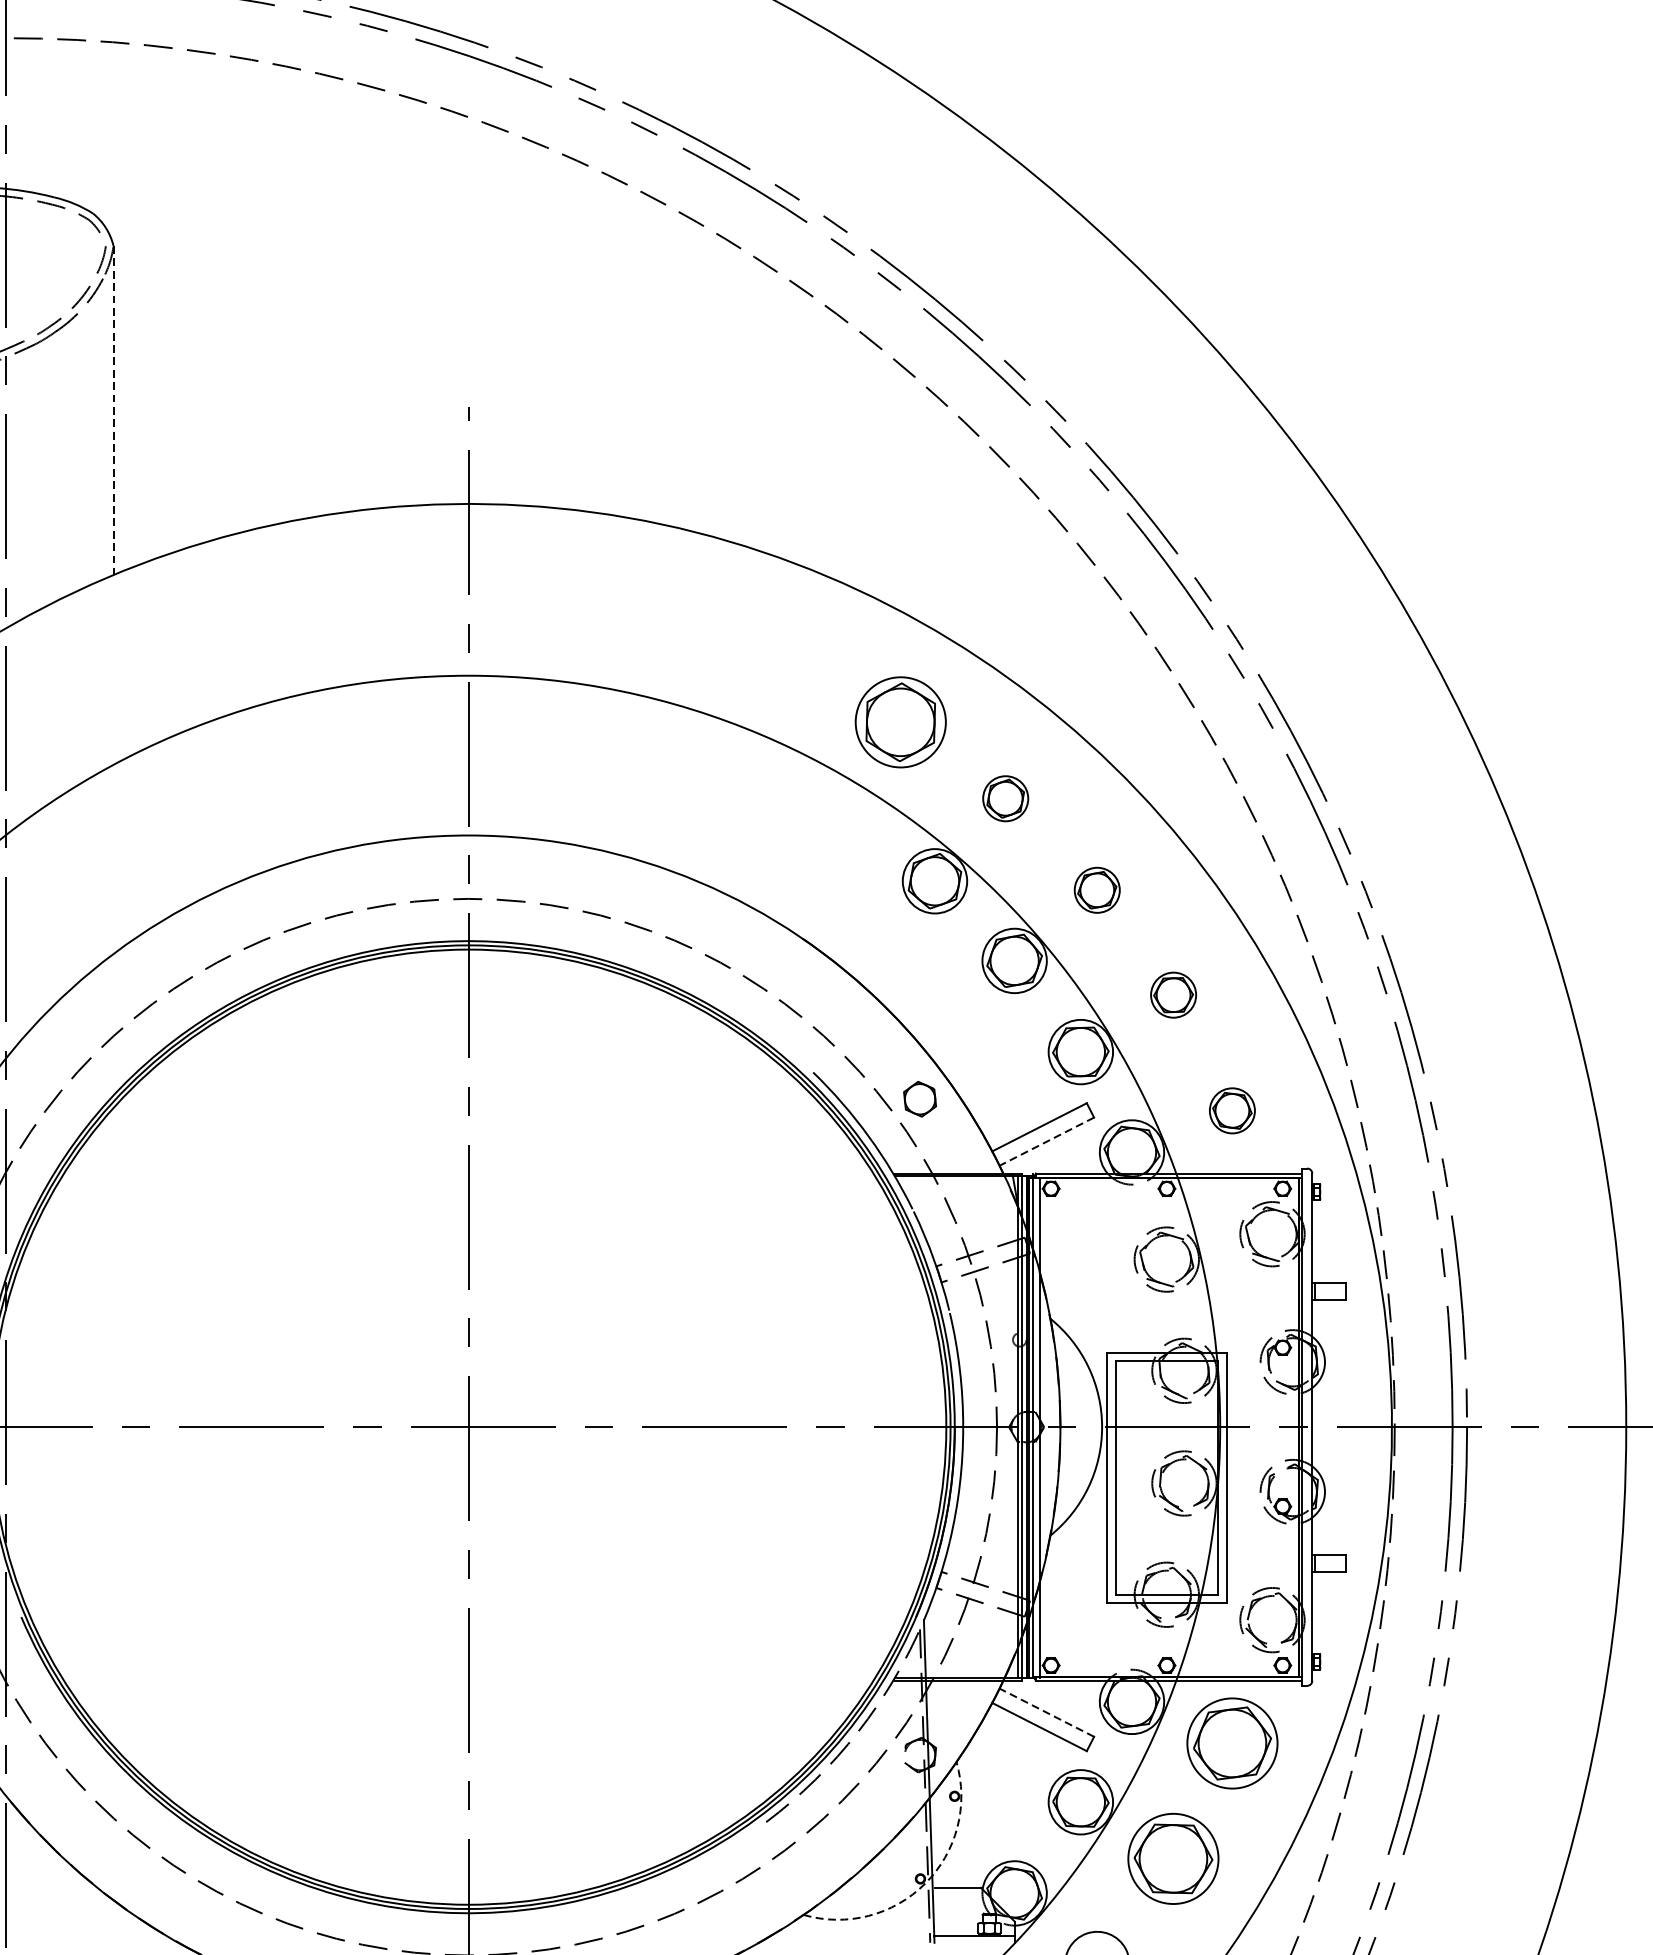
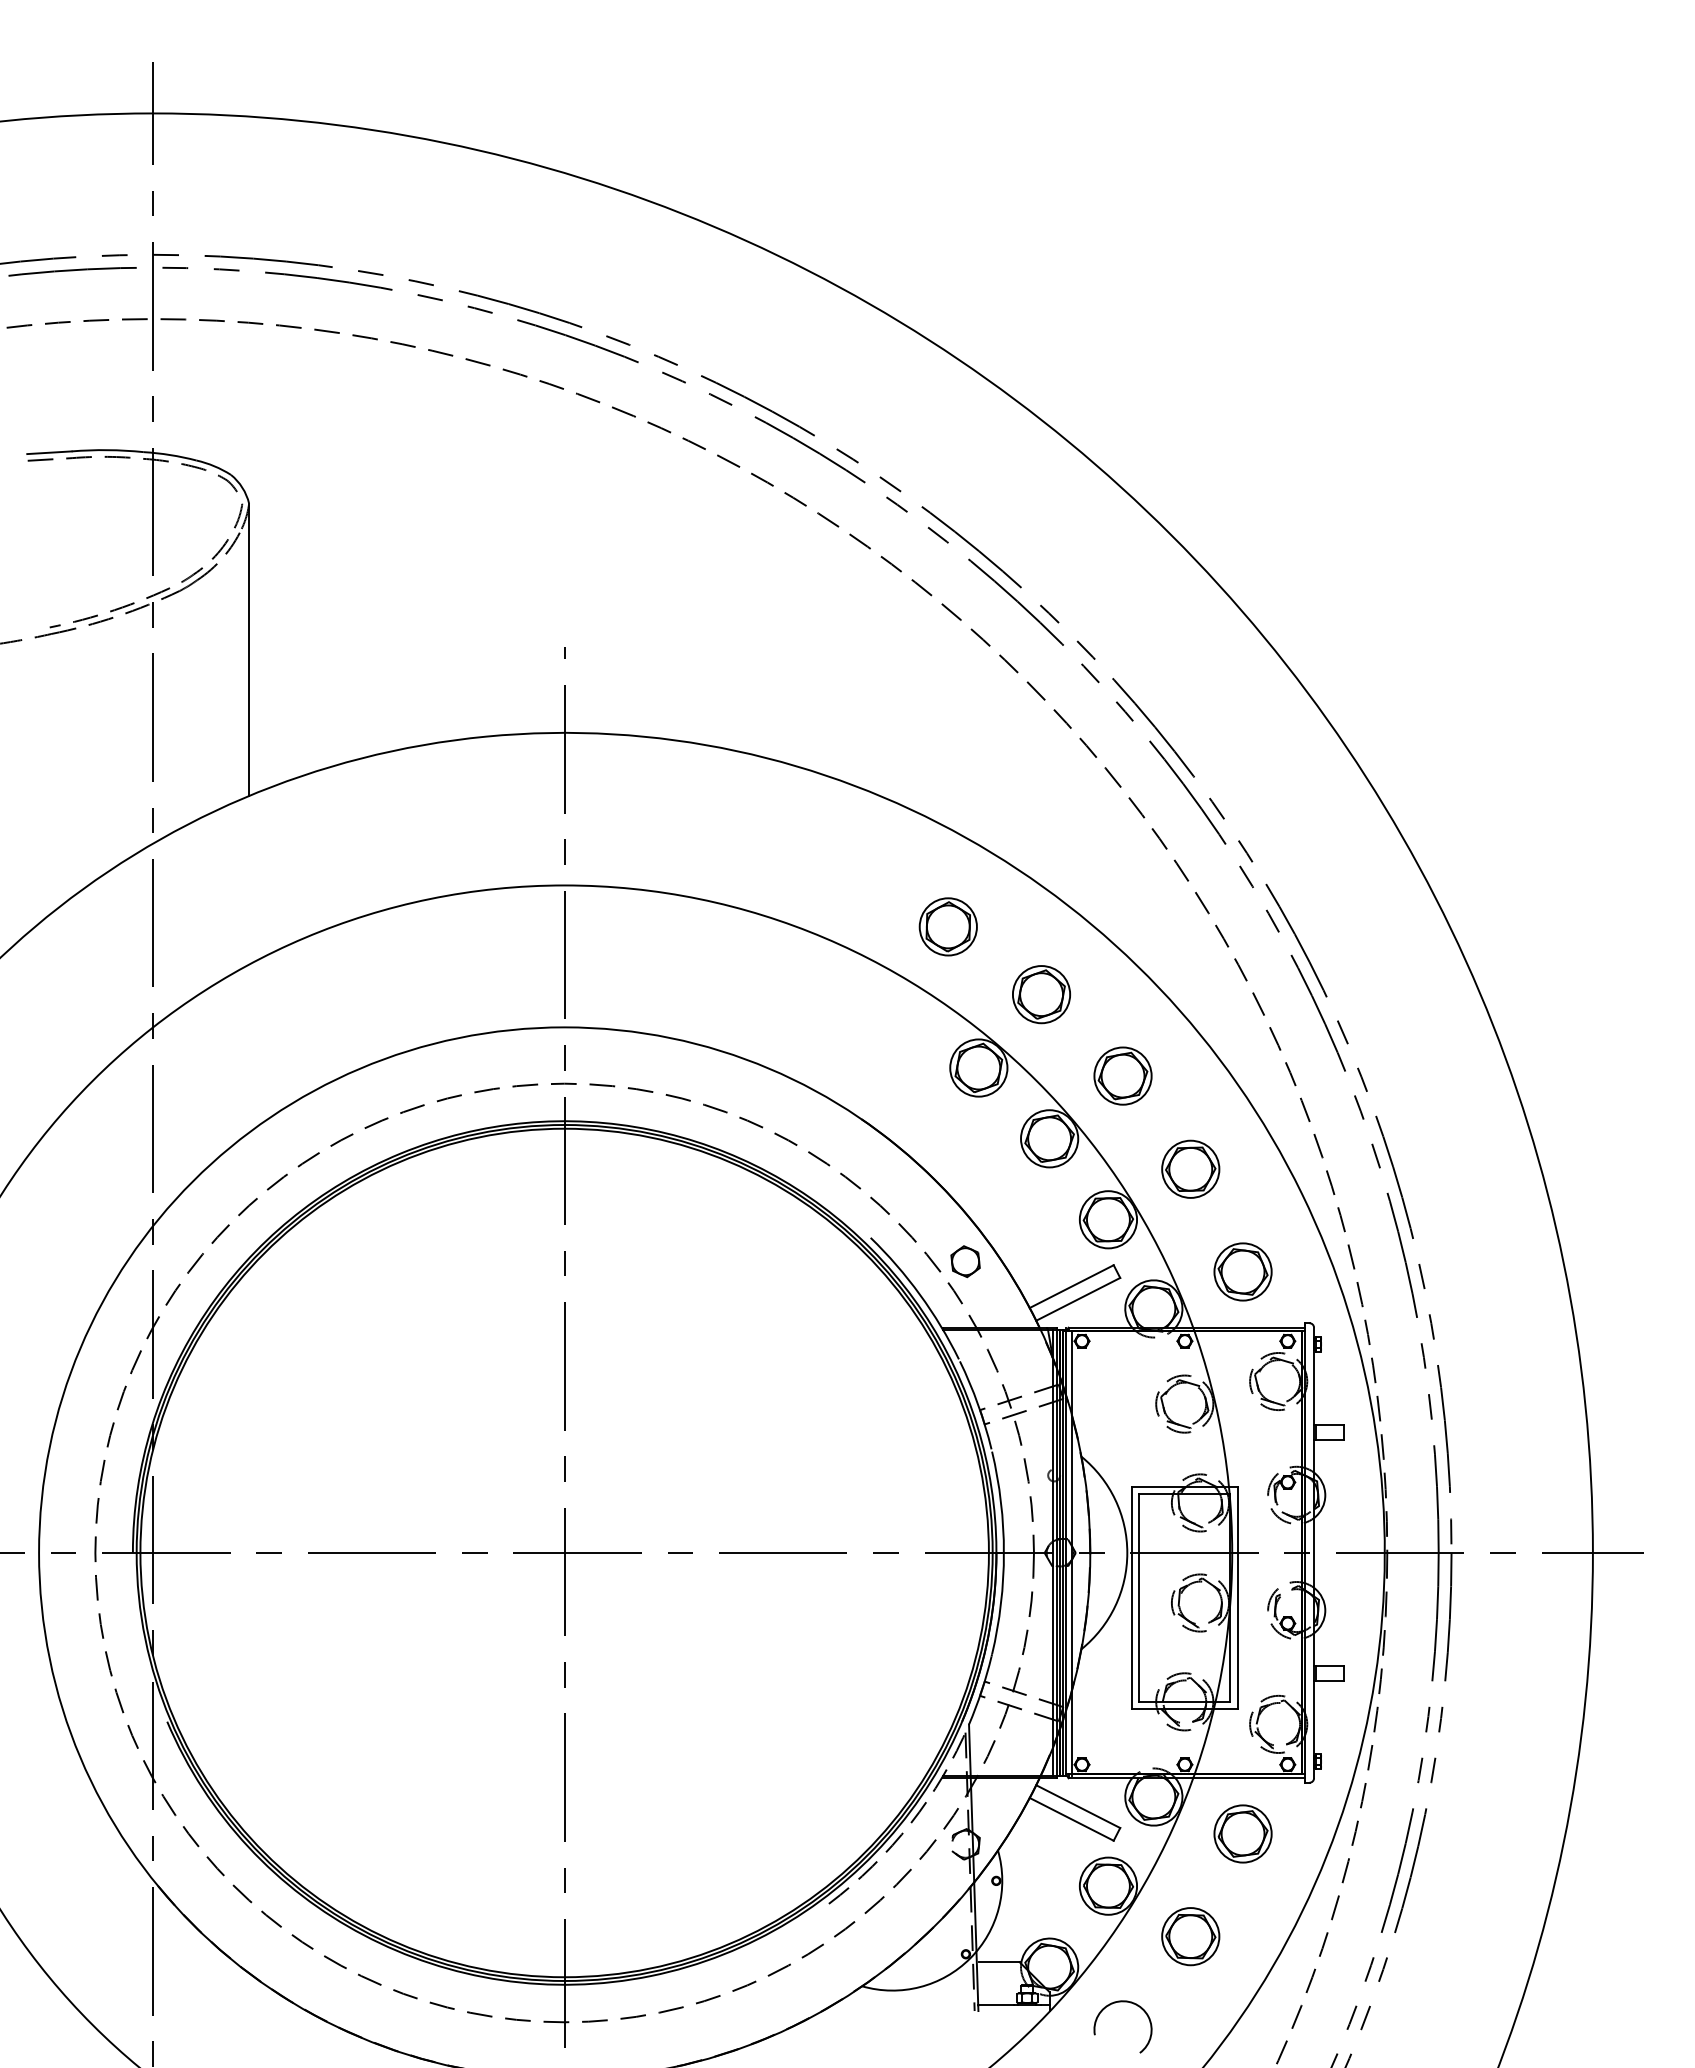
line: (113, 411) -> (249, 650), dashed -> solid
part: (899, 721) -> (947, 926), size x0.71
part: (1005, 798) -> (1041, 994), size x1.43
part: (1096, 889) -> (1122, 1075), size x1.43
part: (1173, 994) -> (1190, 1168), size x1.43
part: (1231, 1110) -> (1242, 1271), size x1.43
line: (1046, 1141) -> (1077, 1299), dashed -> solid
line: (1046, 1712) -> (1077, 1806), dashed -> solid
part: (1231, 1742) -> (1242, 1833), size x0.71
part: (1173, 1858) -> (1190, 1936), size x0.71
arc: (925, 1883) -> (970, 1958), dashed -> solid

